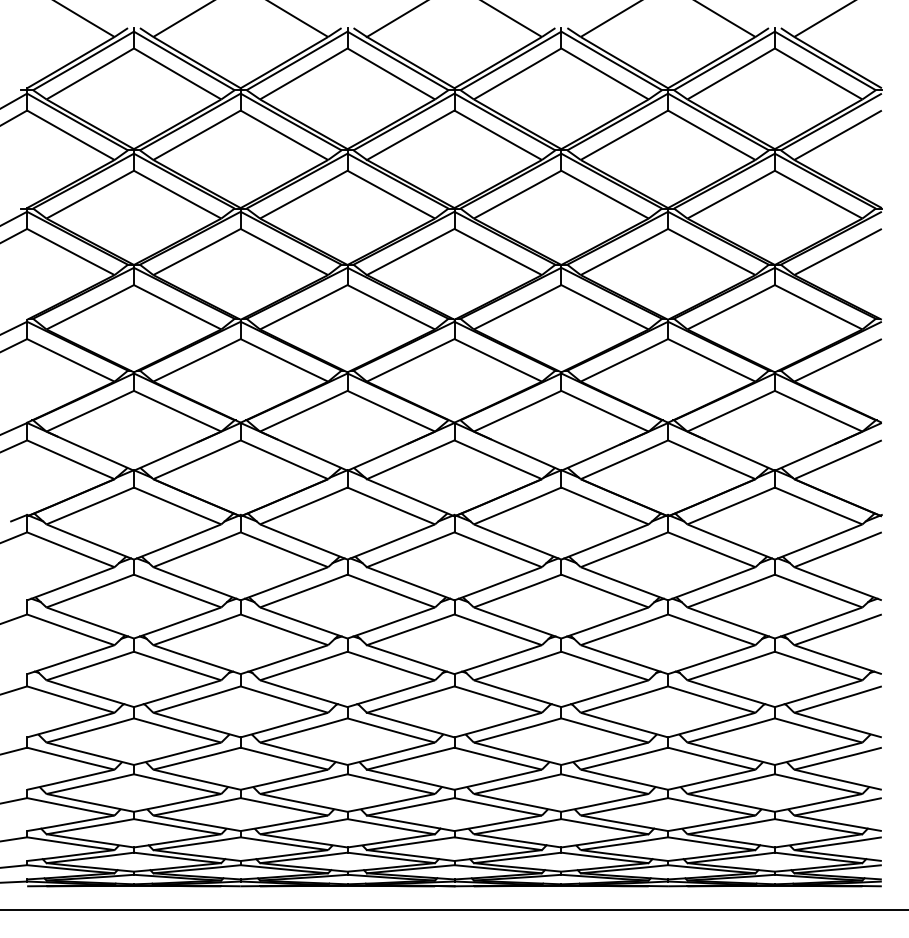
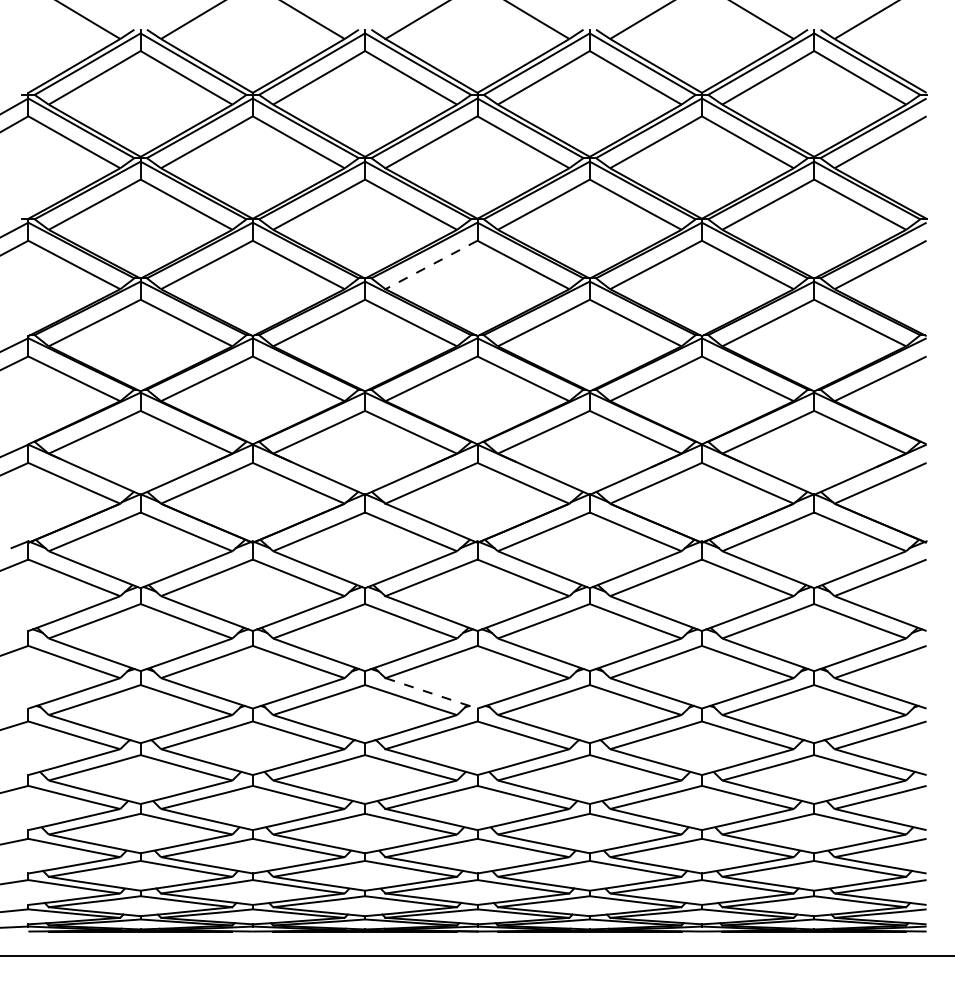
line: (410, 252) -> (431, 265), solid -> dashed
line: (411, 659) -> (432, 693), solid -> dashed

